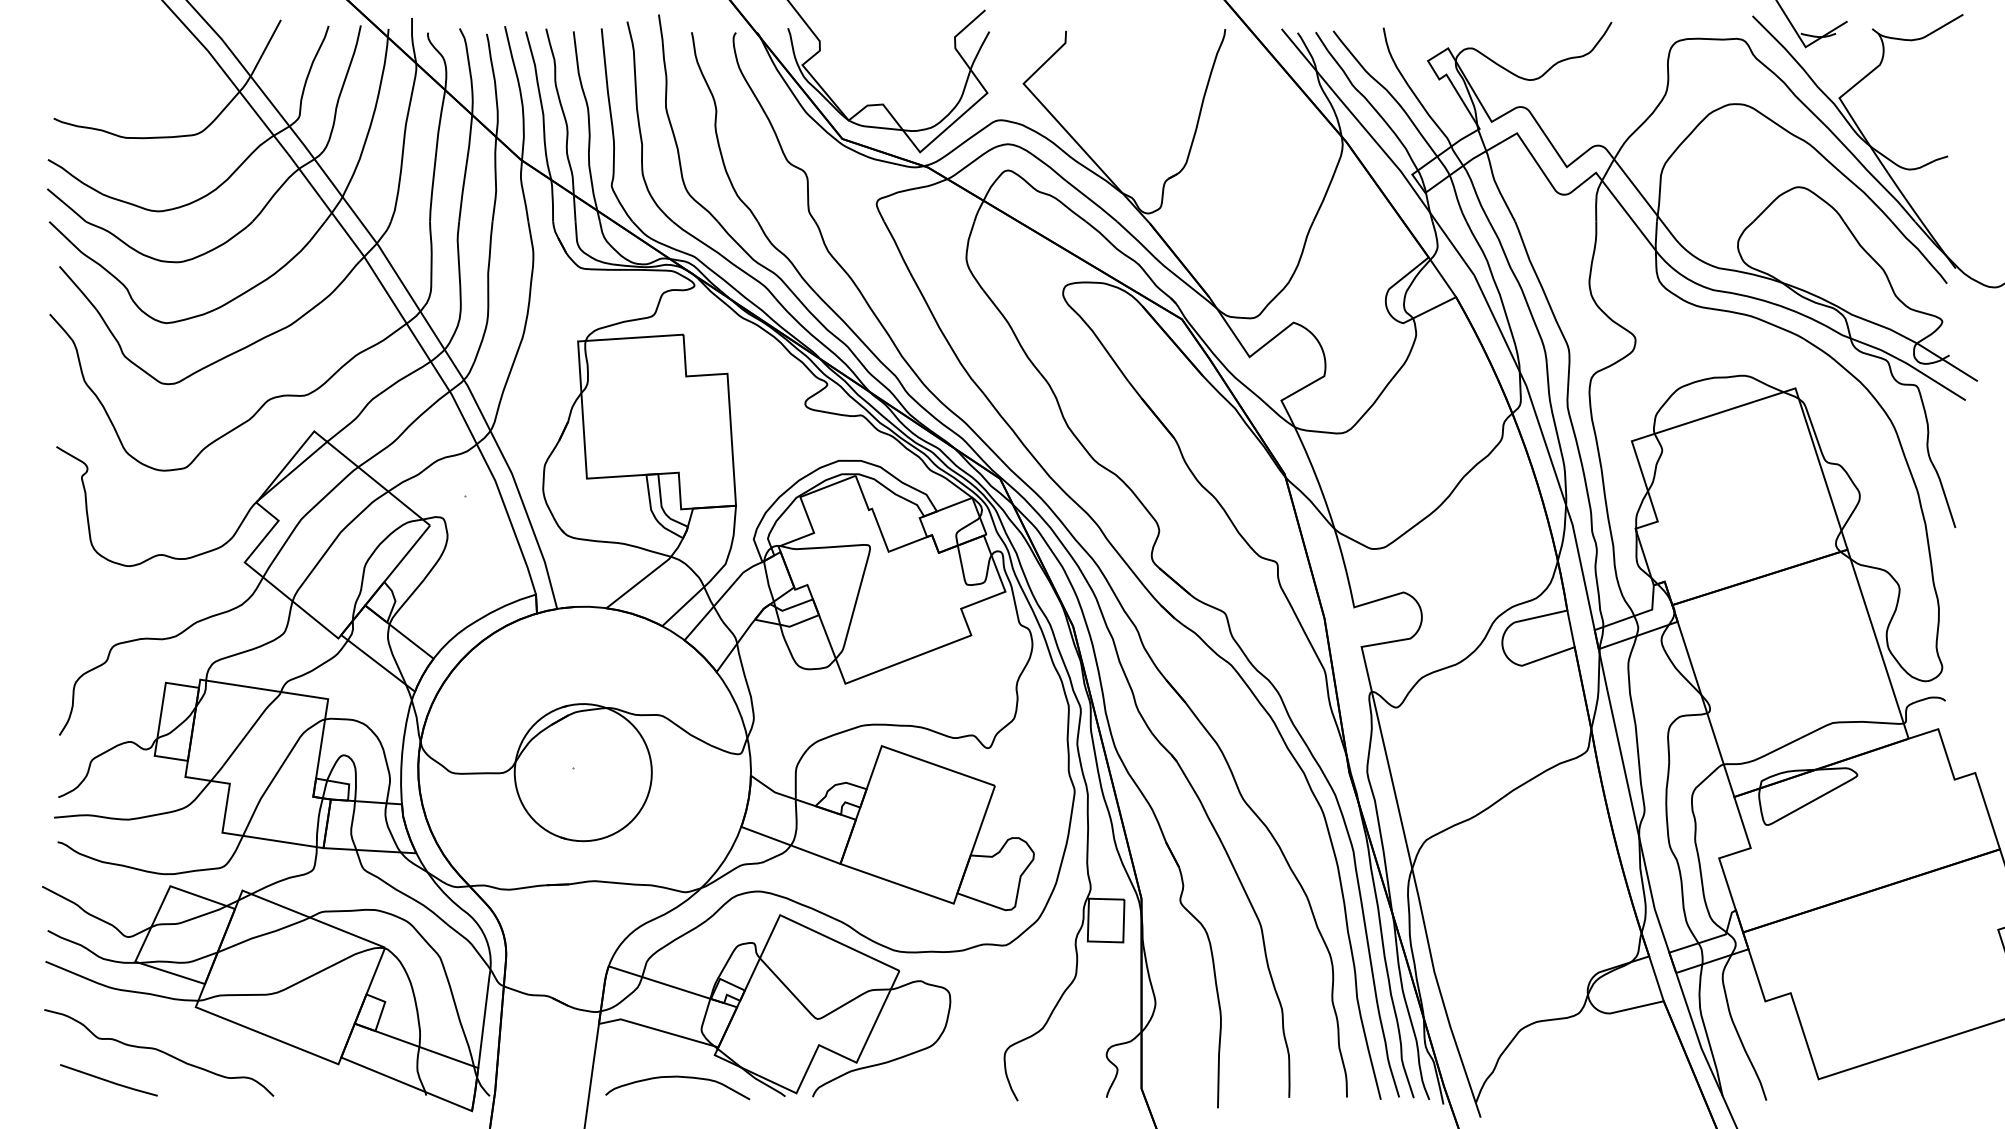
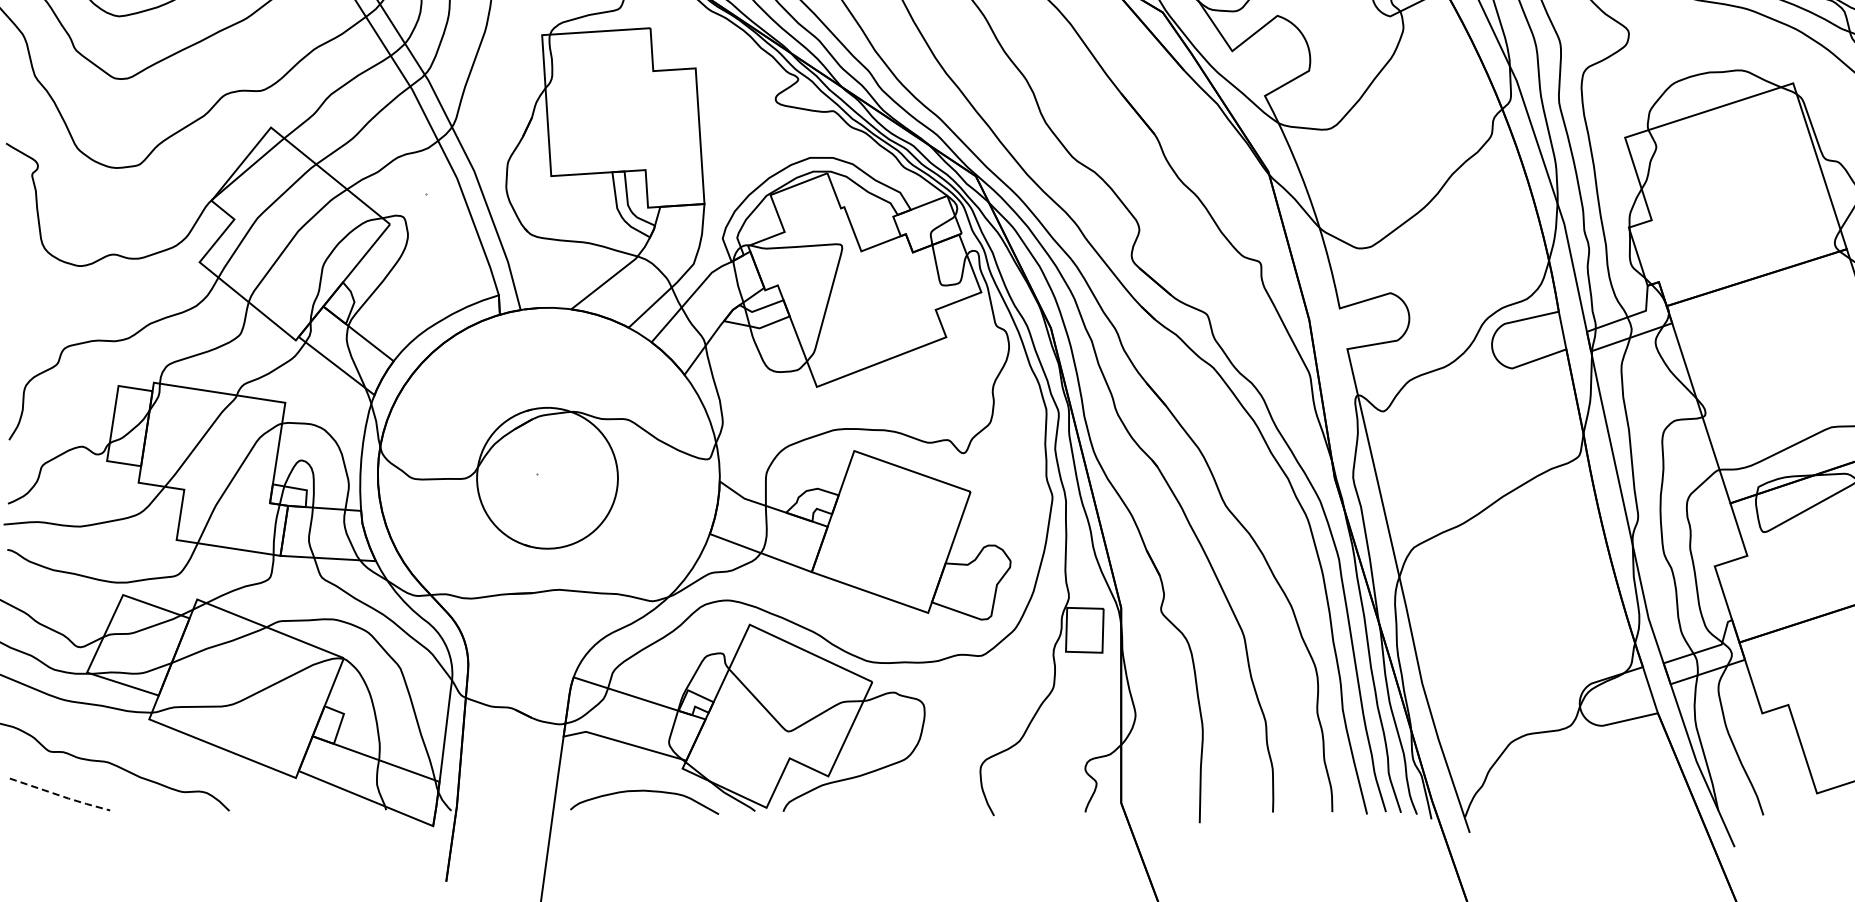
line: (109, 1081) -> (60, 795), solid -> dashed

